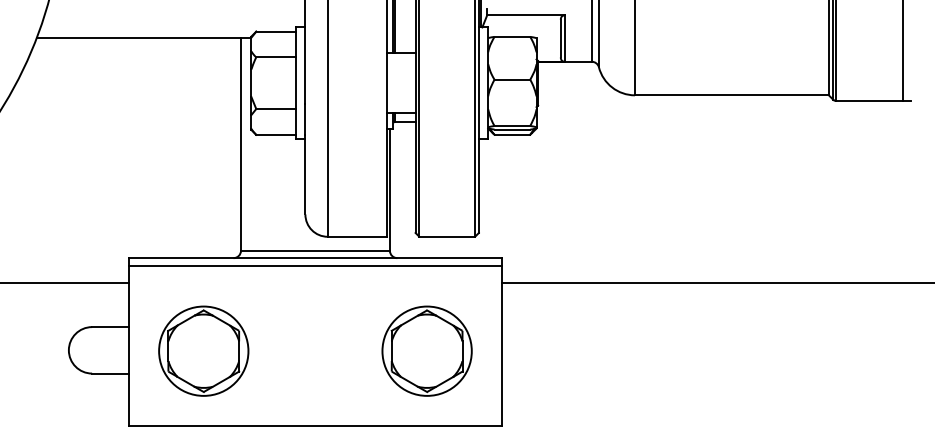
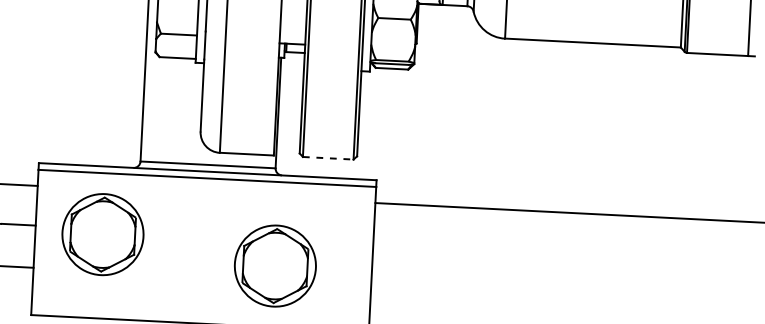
line: (447, 236) -> (328, 158), solid -> dashed
part: (203, 350) -> (102, 233), moved
part: (426, 350) -> (274, 265), moved

